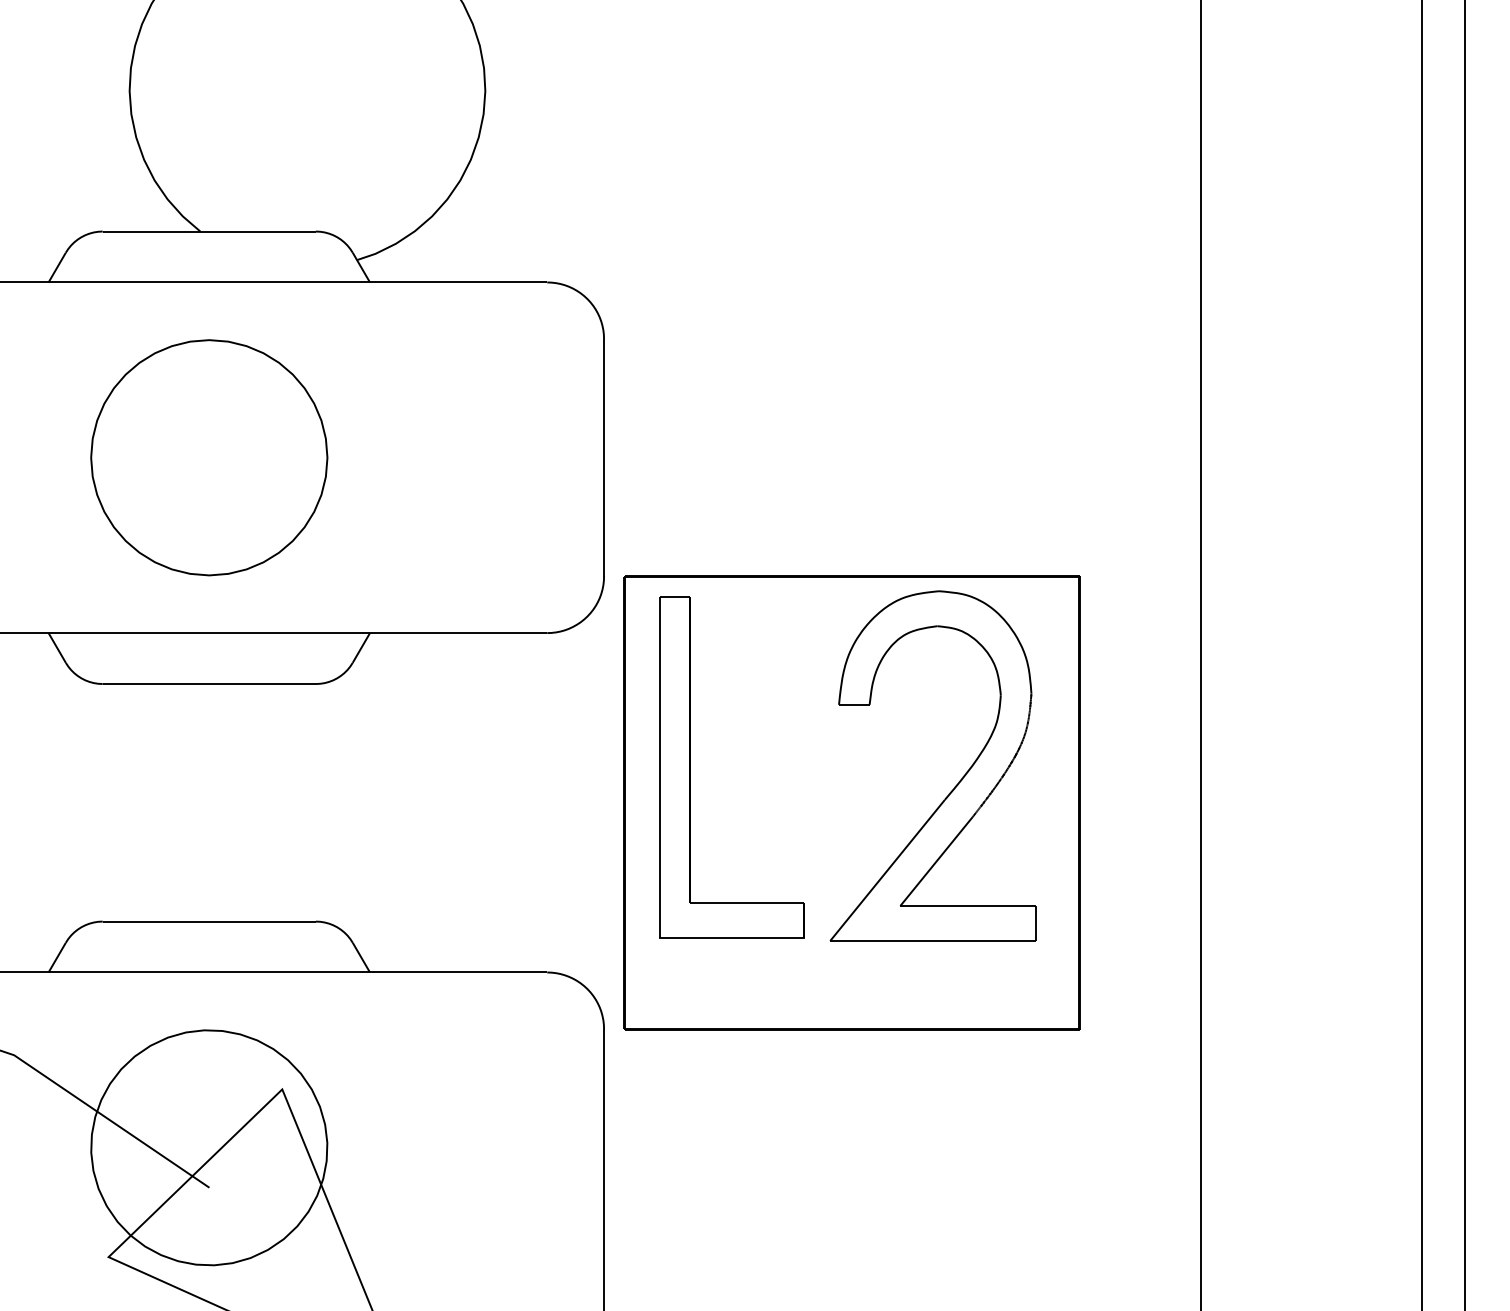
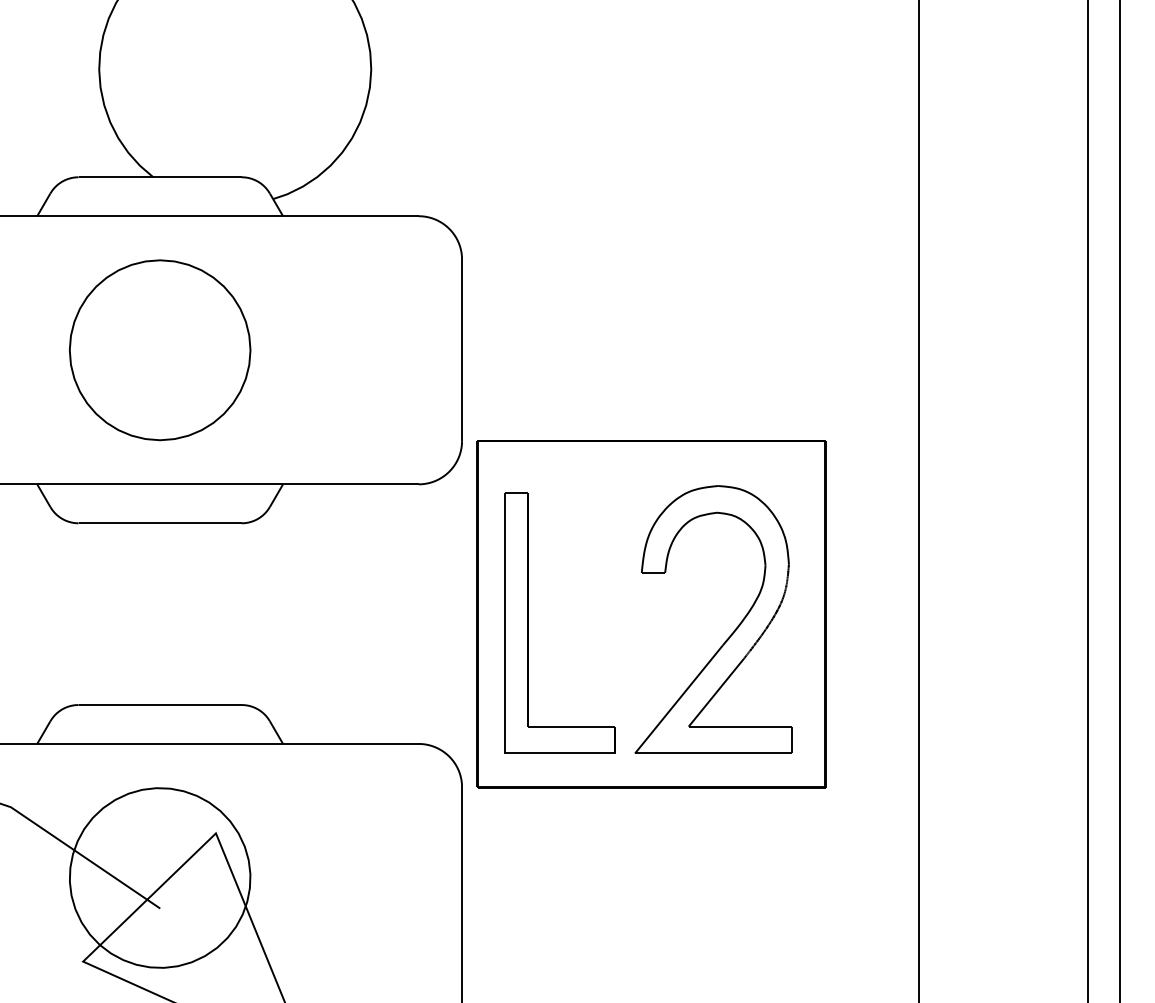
part: (690, 767) -> (528, 623), moved
part: (954, 786) -> (730, 635), moved

